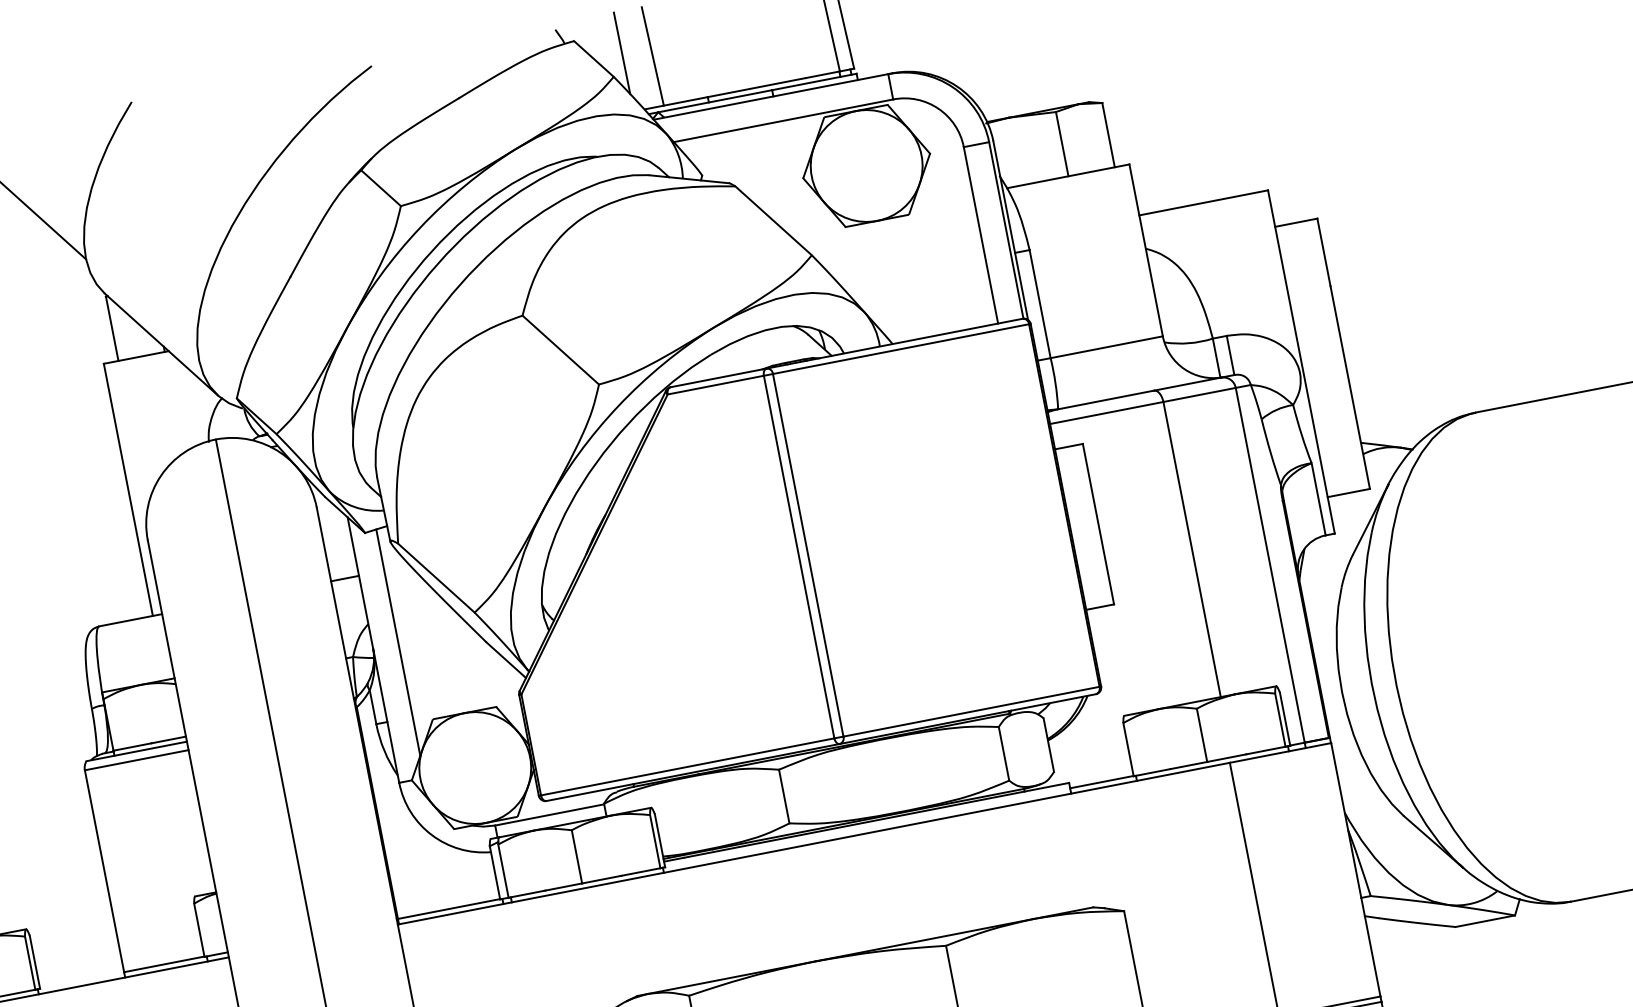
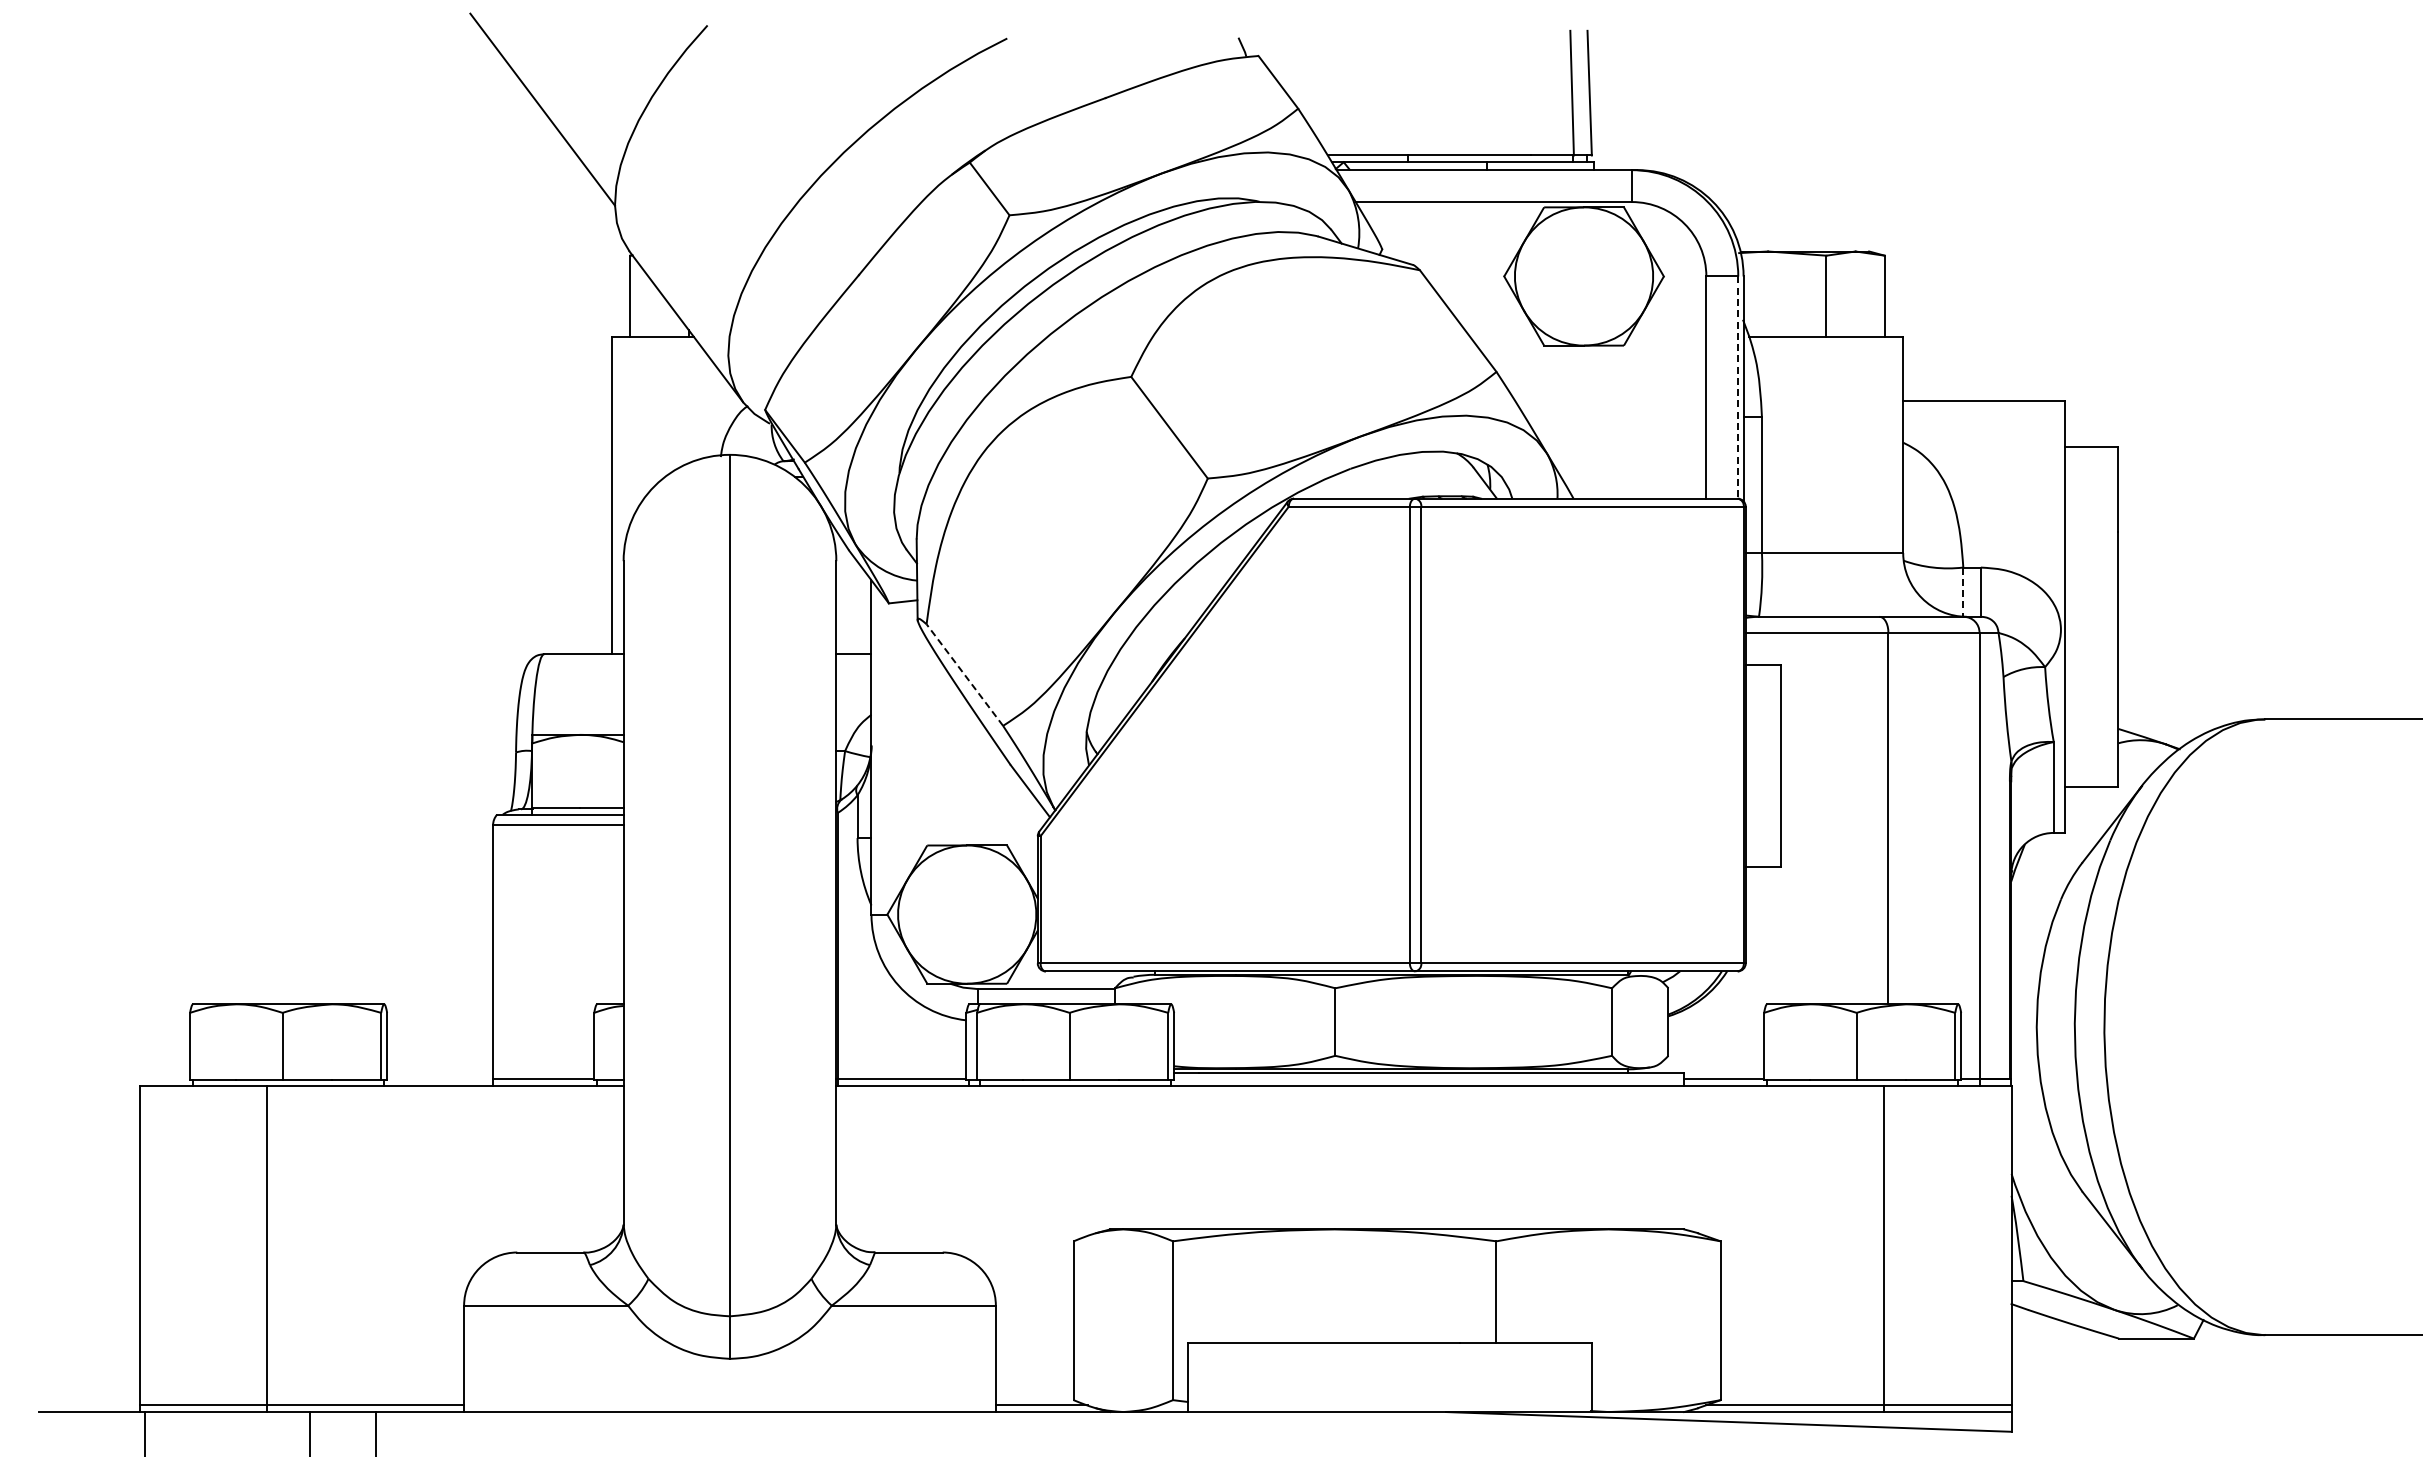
line: (621, 52) -> (1313, 81), removed
line: (652, 55) -> (1350, 92), removed
line: (1006, 231) -> (1738, 388), solid -> dashed
line: (1216, 358) -> (1963, 592), solid -> dashed
line: (436, 578) -> (964, 675), solid -> dashed
line: (398, 641) -> (903, 743), removed

